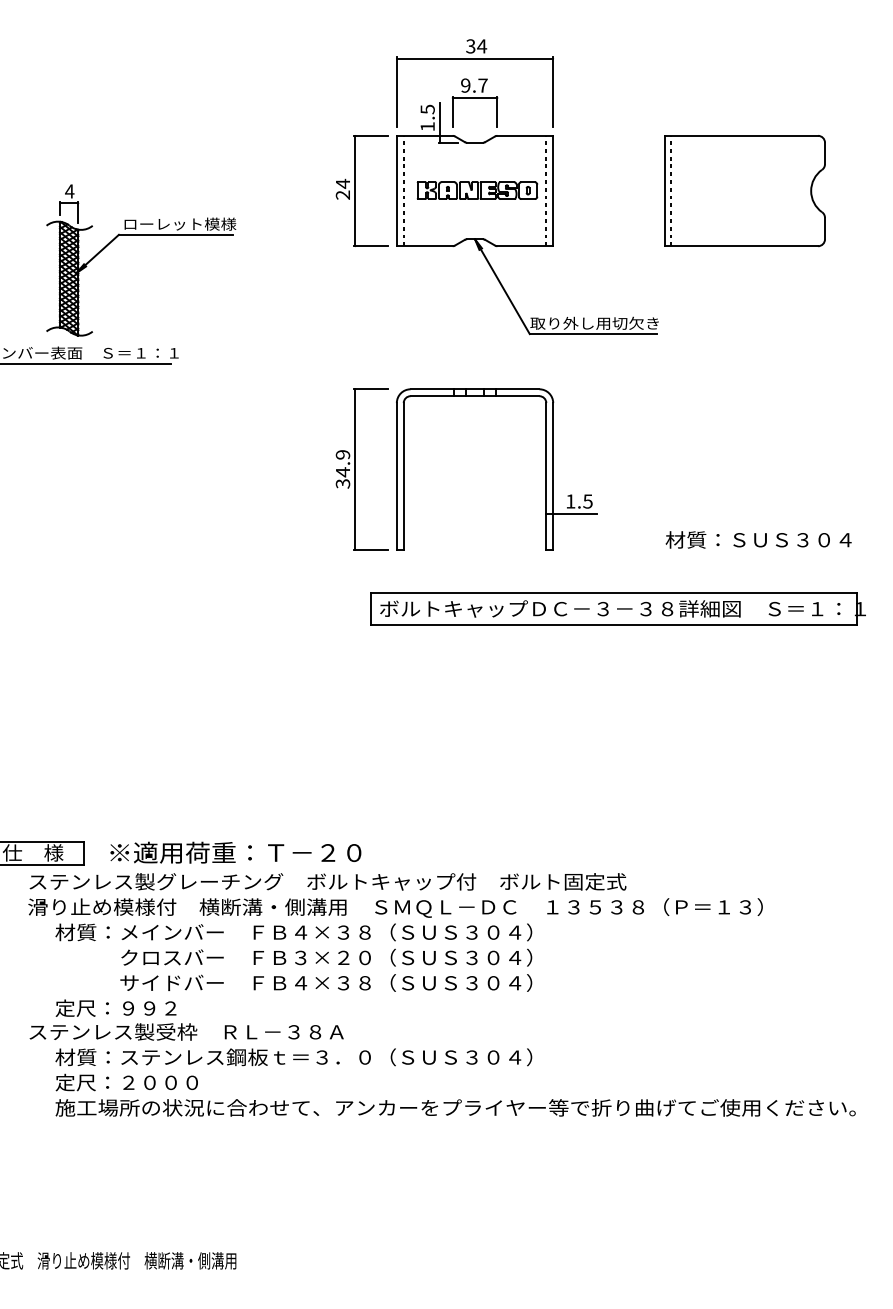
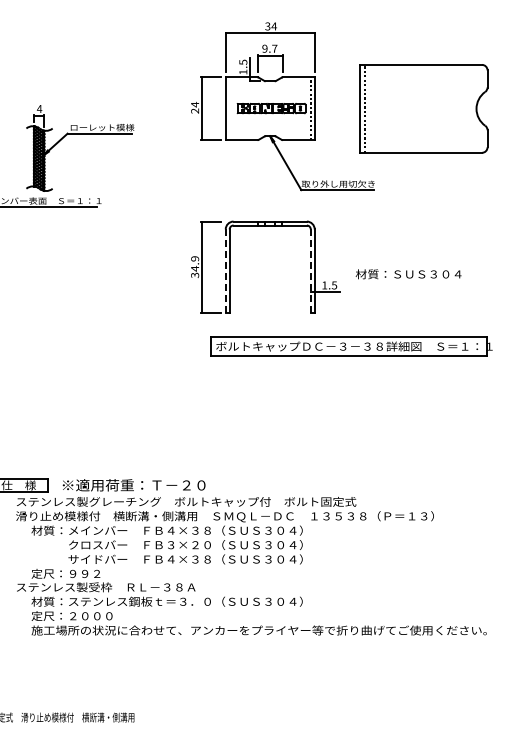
line: (403, 190) -> (229, 108), removed
part: (744, 190) -> (423, 108), size x1.4
line: (396, 477) -> (225, 271), solid -> dashed
line: (545, 477) -> (310, 271), solid -> dashed
text: (758, 540) -> (408, 274), moved

